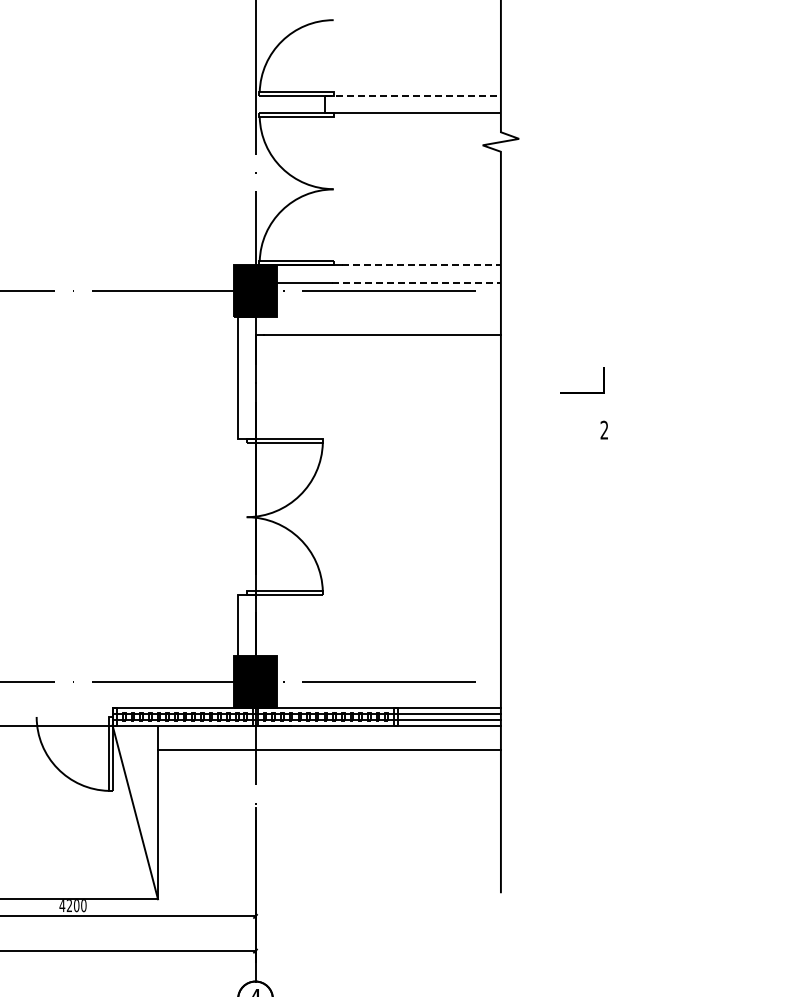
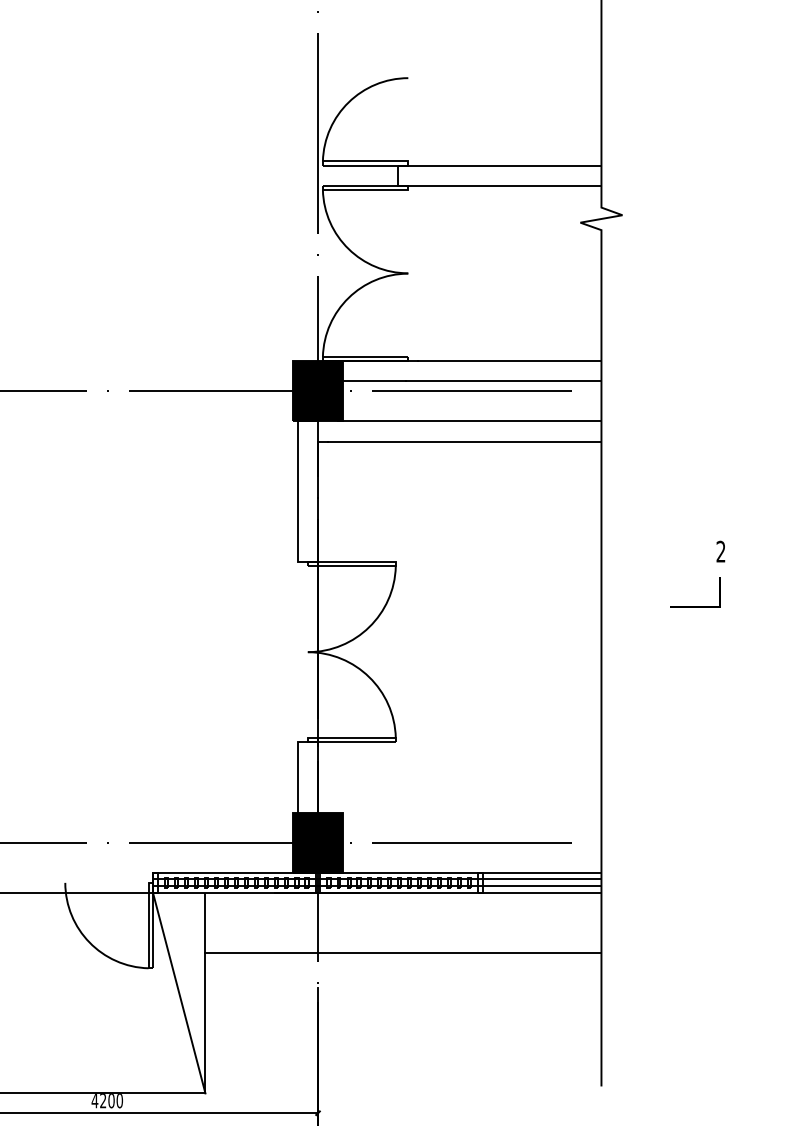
line: (413, 96) -> (500, 166), dashed -> solid
line: (422, 265) -> (510, 361), dashed -> solid
line: (416, 282) -> (503, 381), dashed -> solid
line: (386, 317) -> (469, 421), added
line: (582, 392) -> (695, 606), moved
line: (329, 749) -> (403, 952), moved

